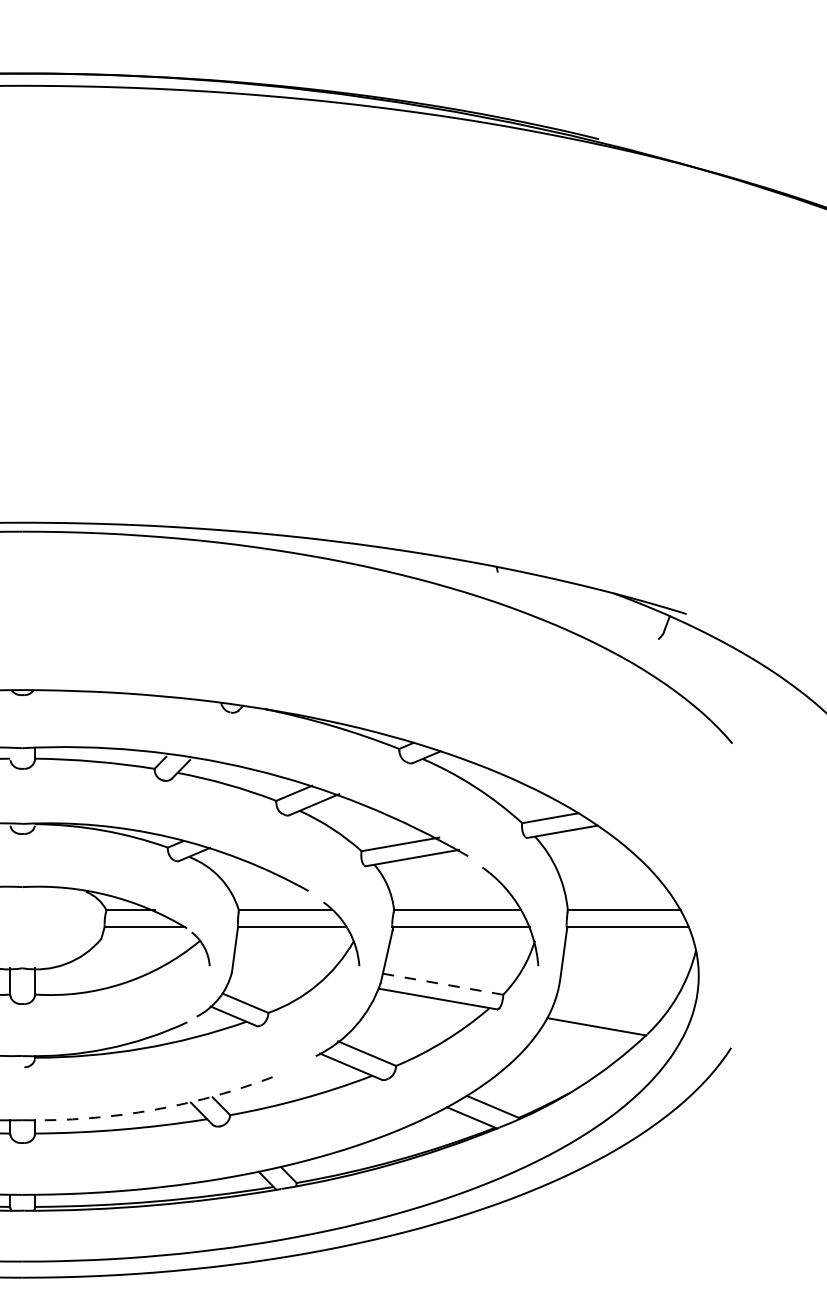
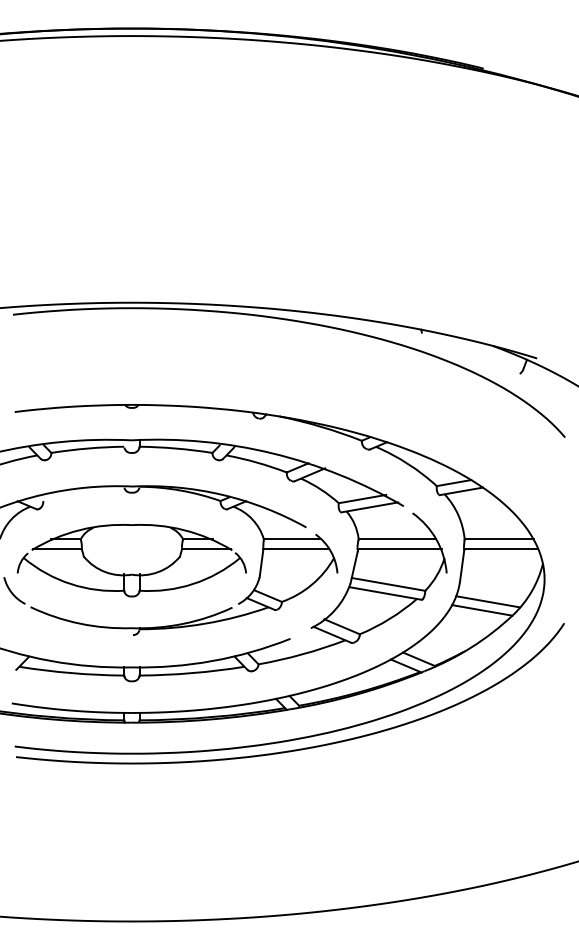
line: (443, 984) -> (388, 584), dashed -> solid
line: (606, 1012) -> (488, 601), added
arc: (154, 1110) -> (212, 661), dashed -> solid

